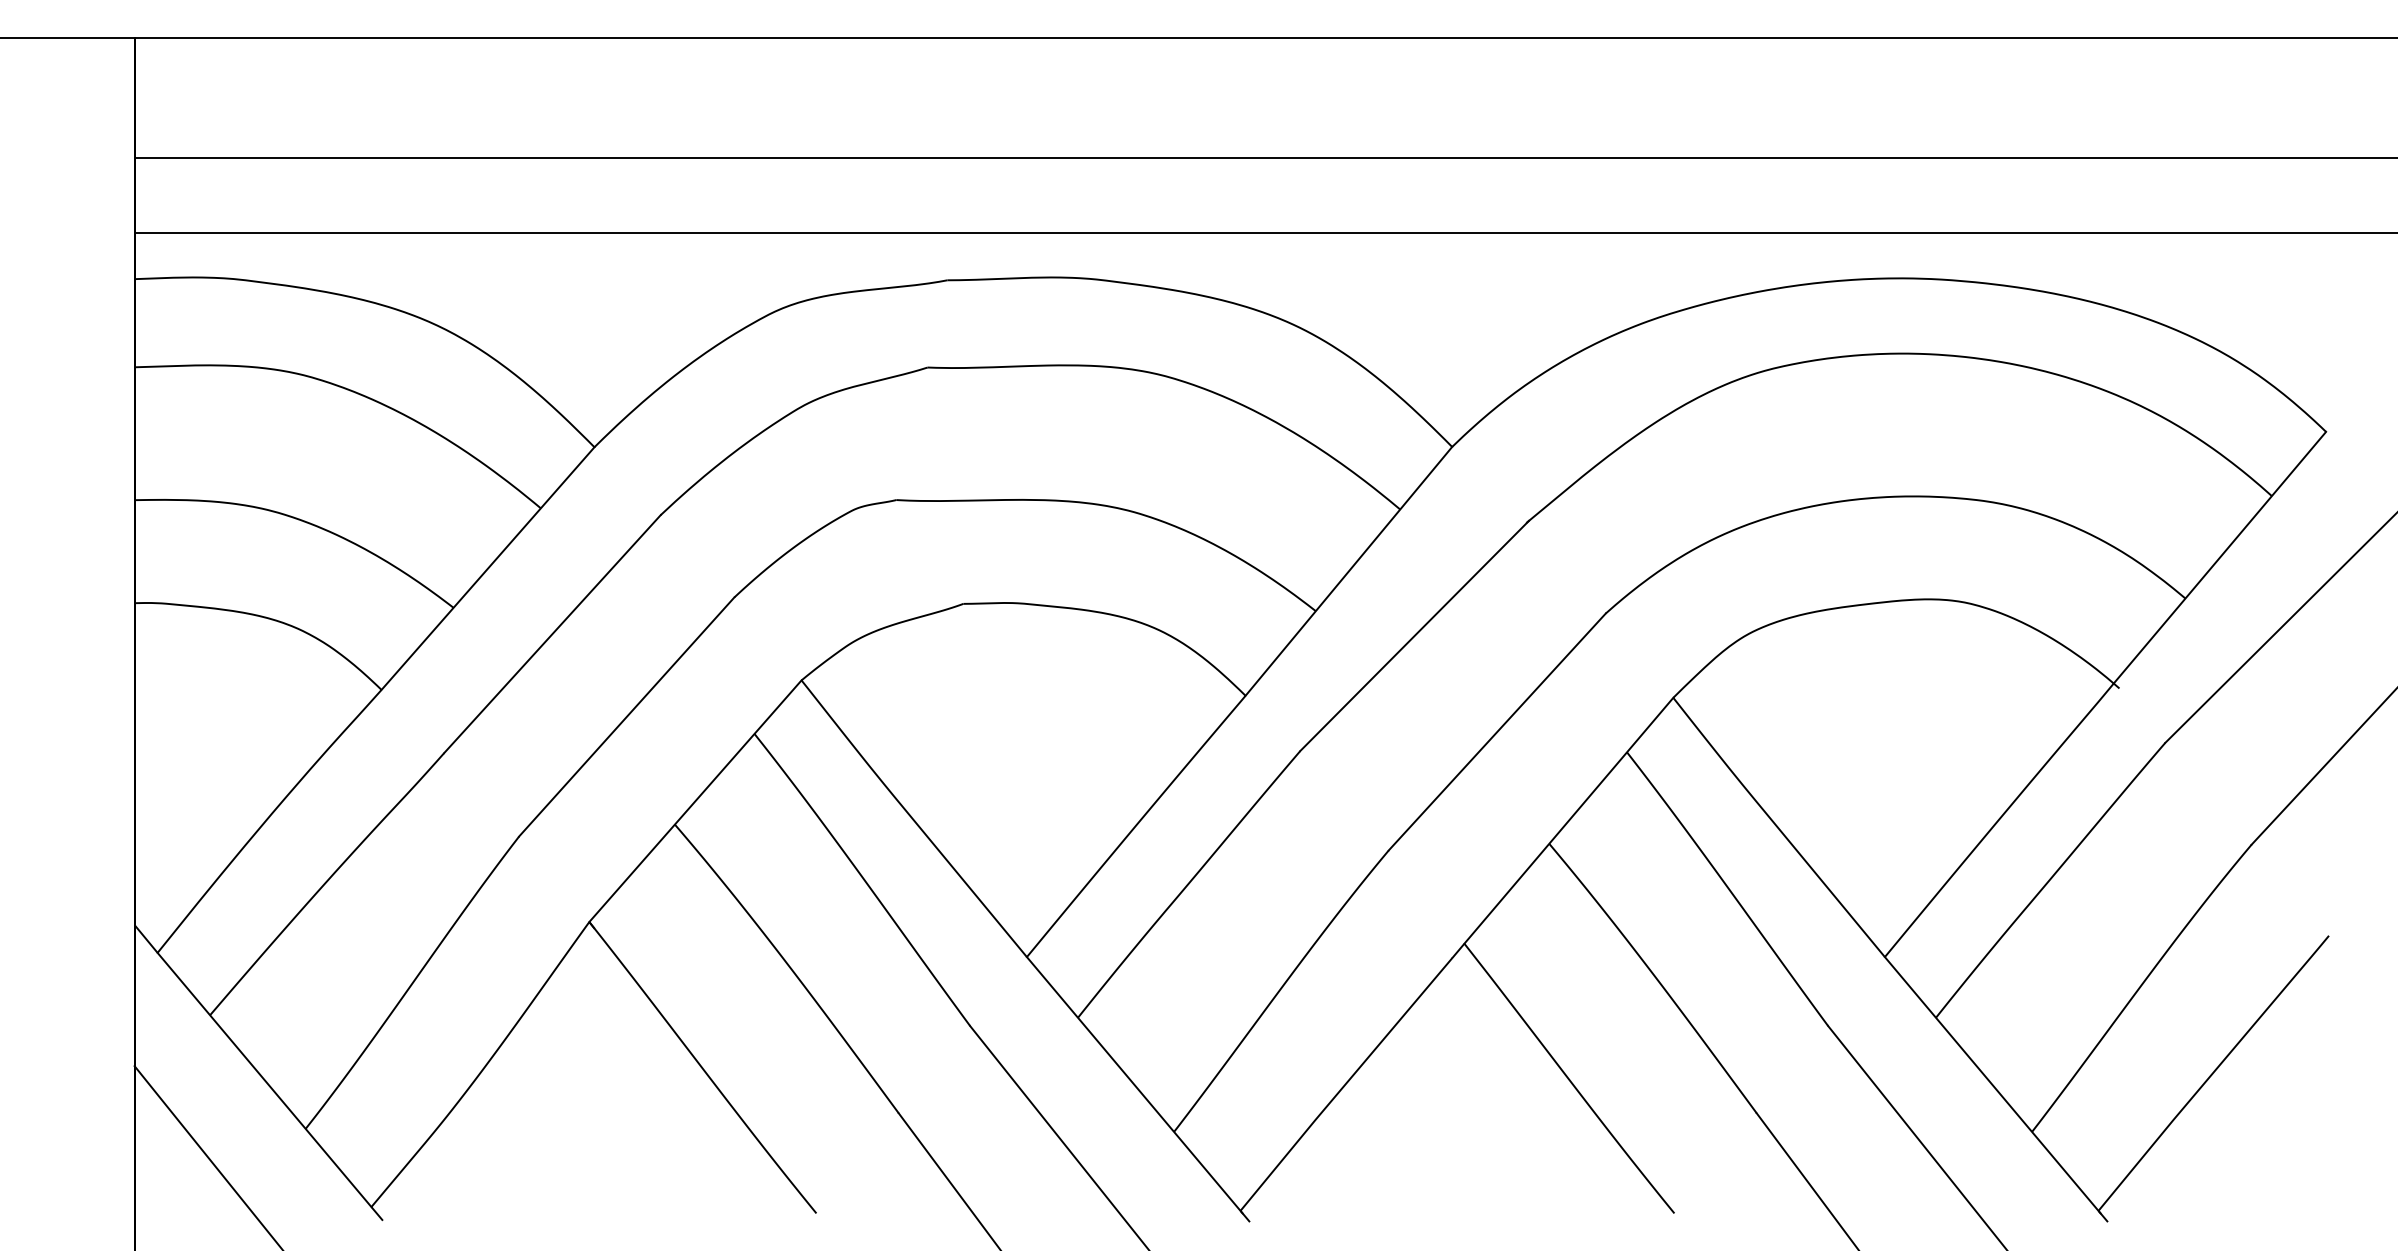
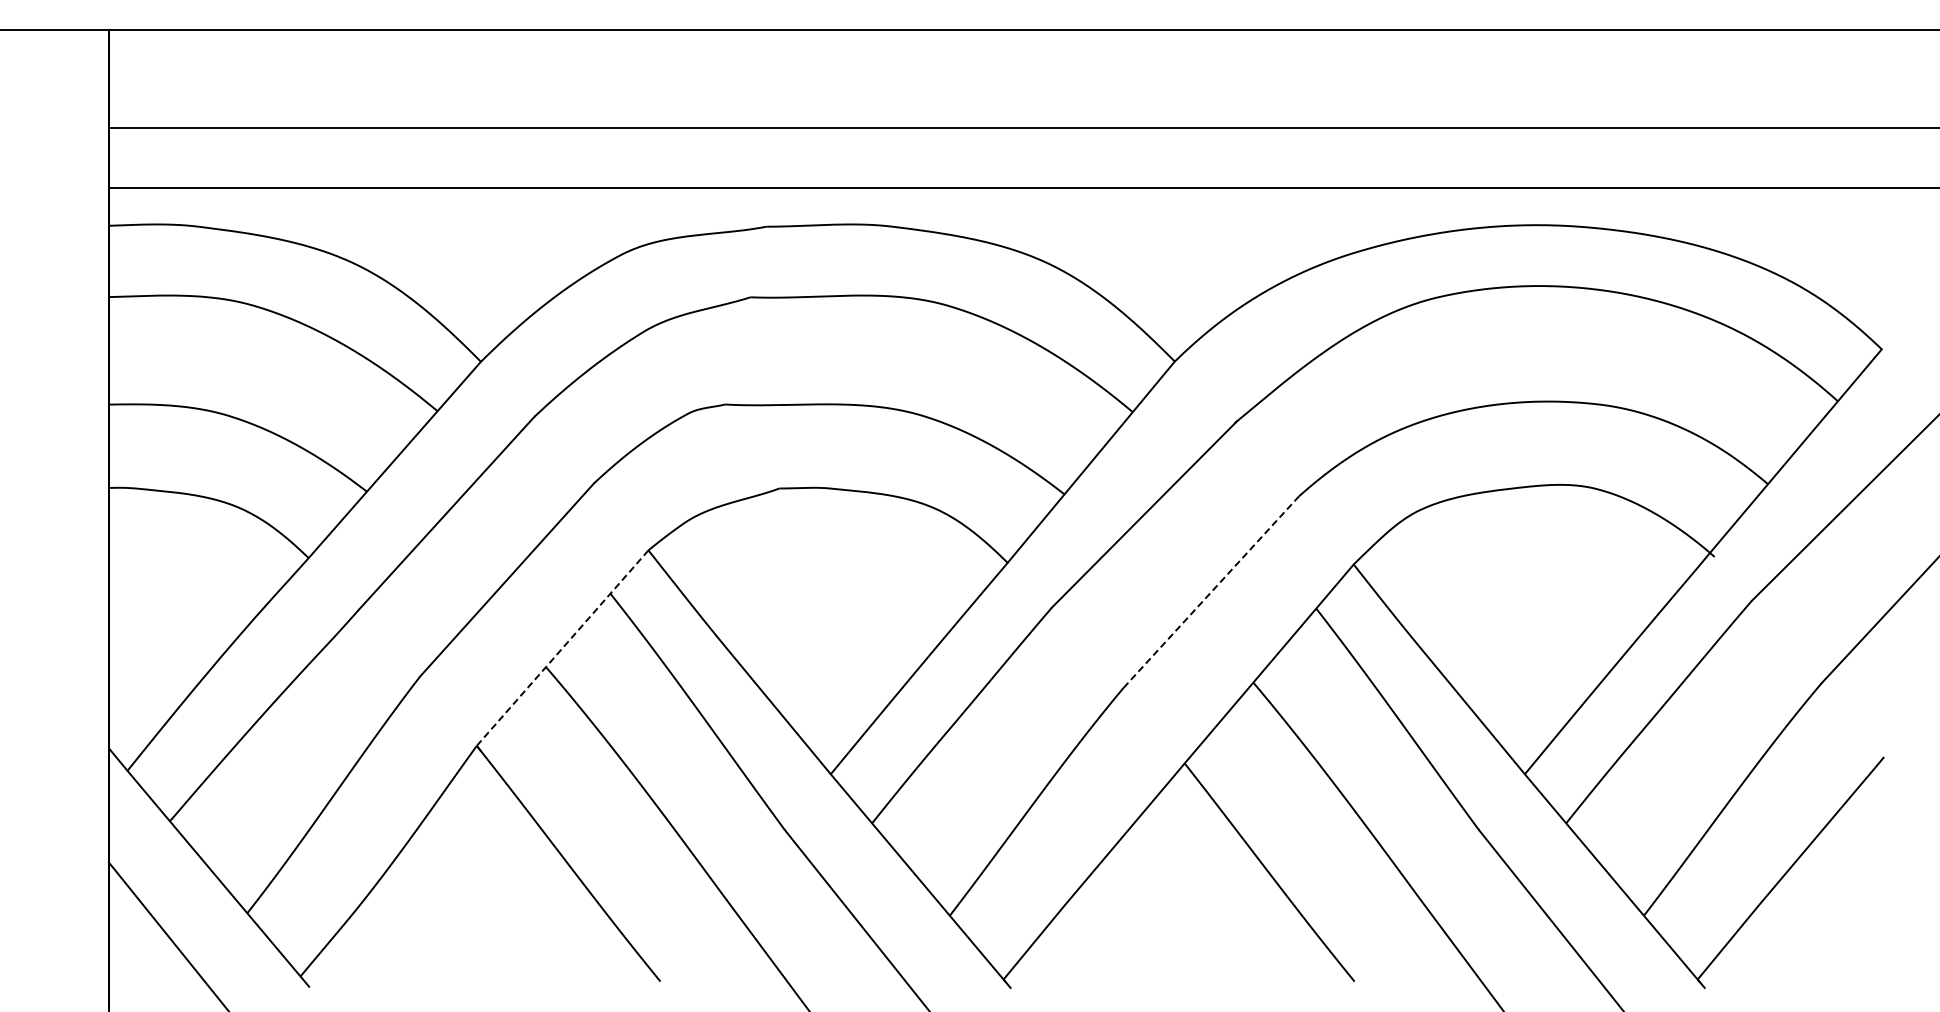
line: (1497, 732) -> (1211, 592), solid -> dashed
line: (695, 801) -> (562, 648), solid -> dashed

